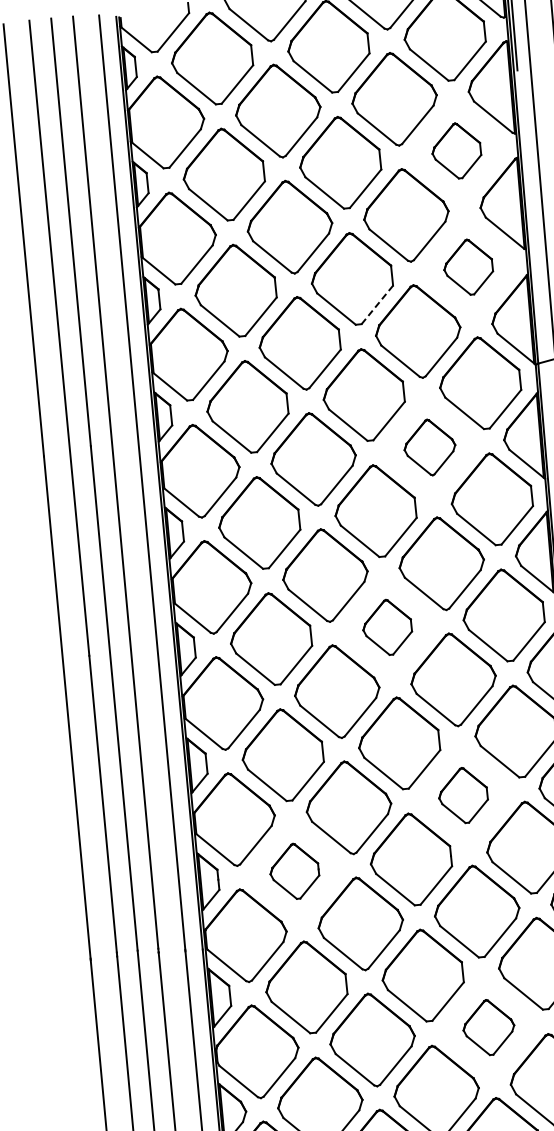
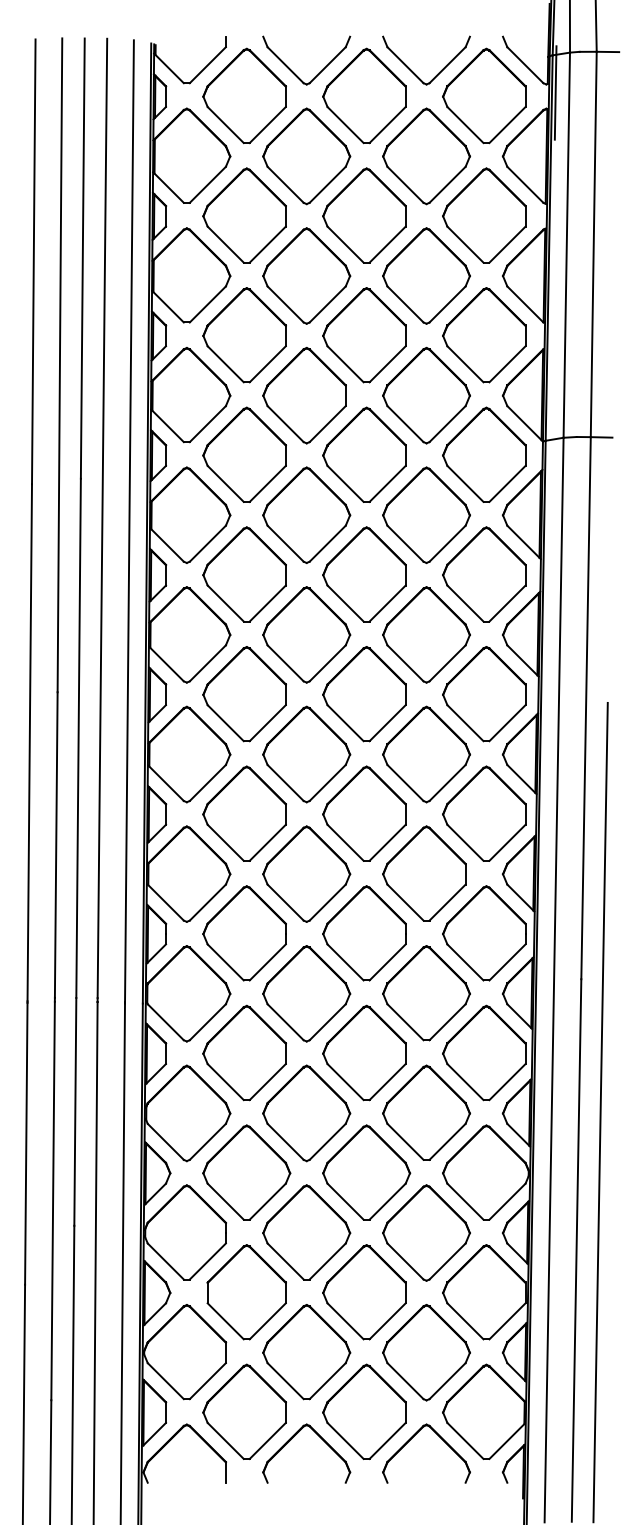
part: (456, 150) -> (484, 215), size x1.67
part: (468, 267) -> (484, 335), size x1.67
line: (377, 305) -> (387, 364), dashed -> solid
part: (429, 446) -> (426, 514), size x1.67
part: (387, 627) -> (364, 694), size x1.67
part: (463, 795) -> (424, 873), size x1.67
part: (294, 871) -> (244, 933), size x1.67
part: (488, 1027) -> (426, 1112), size x1.67

